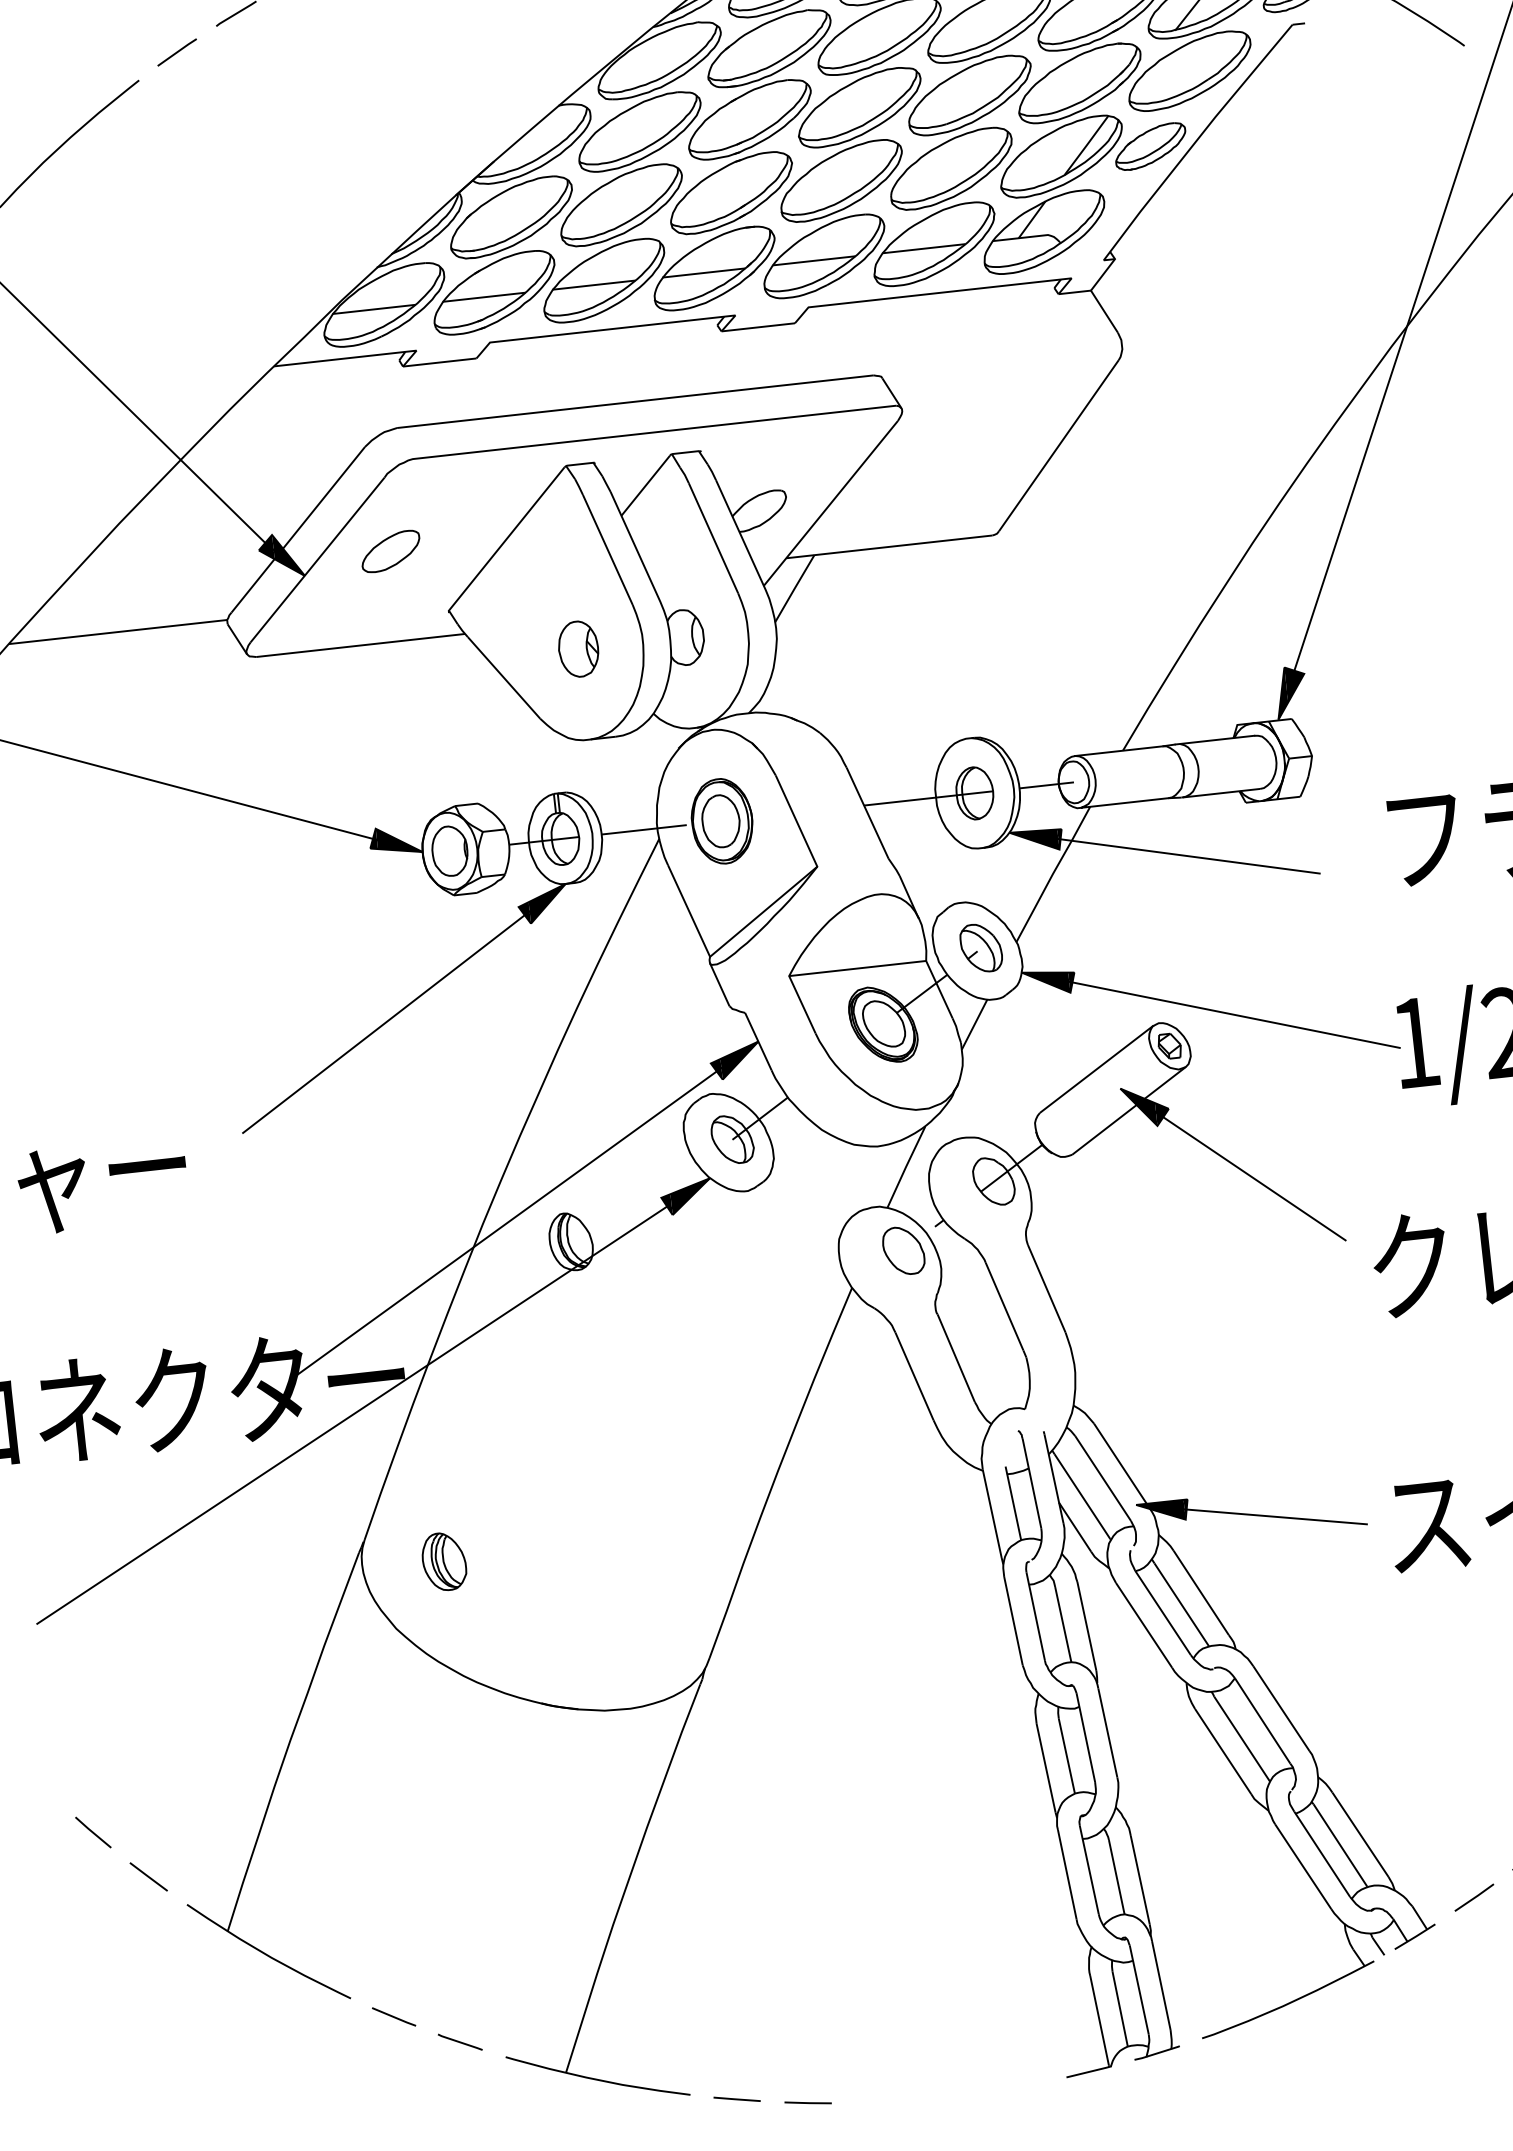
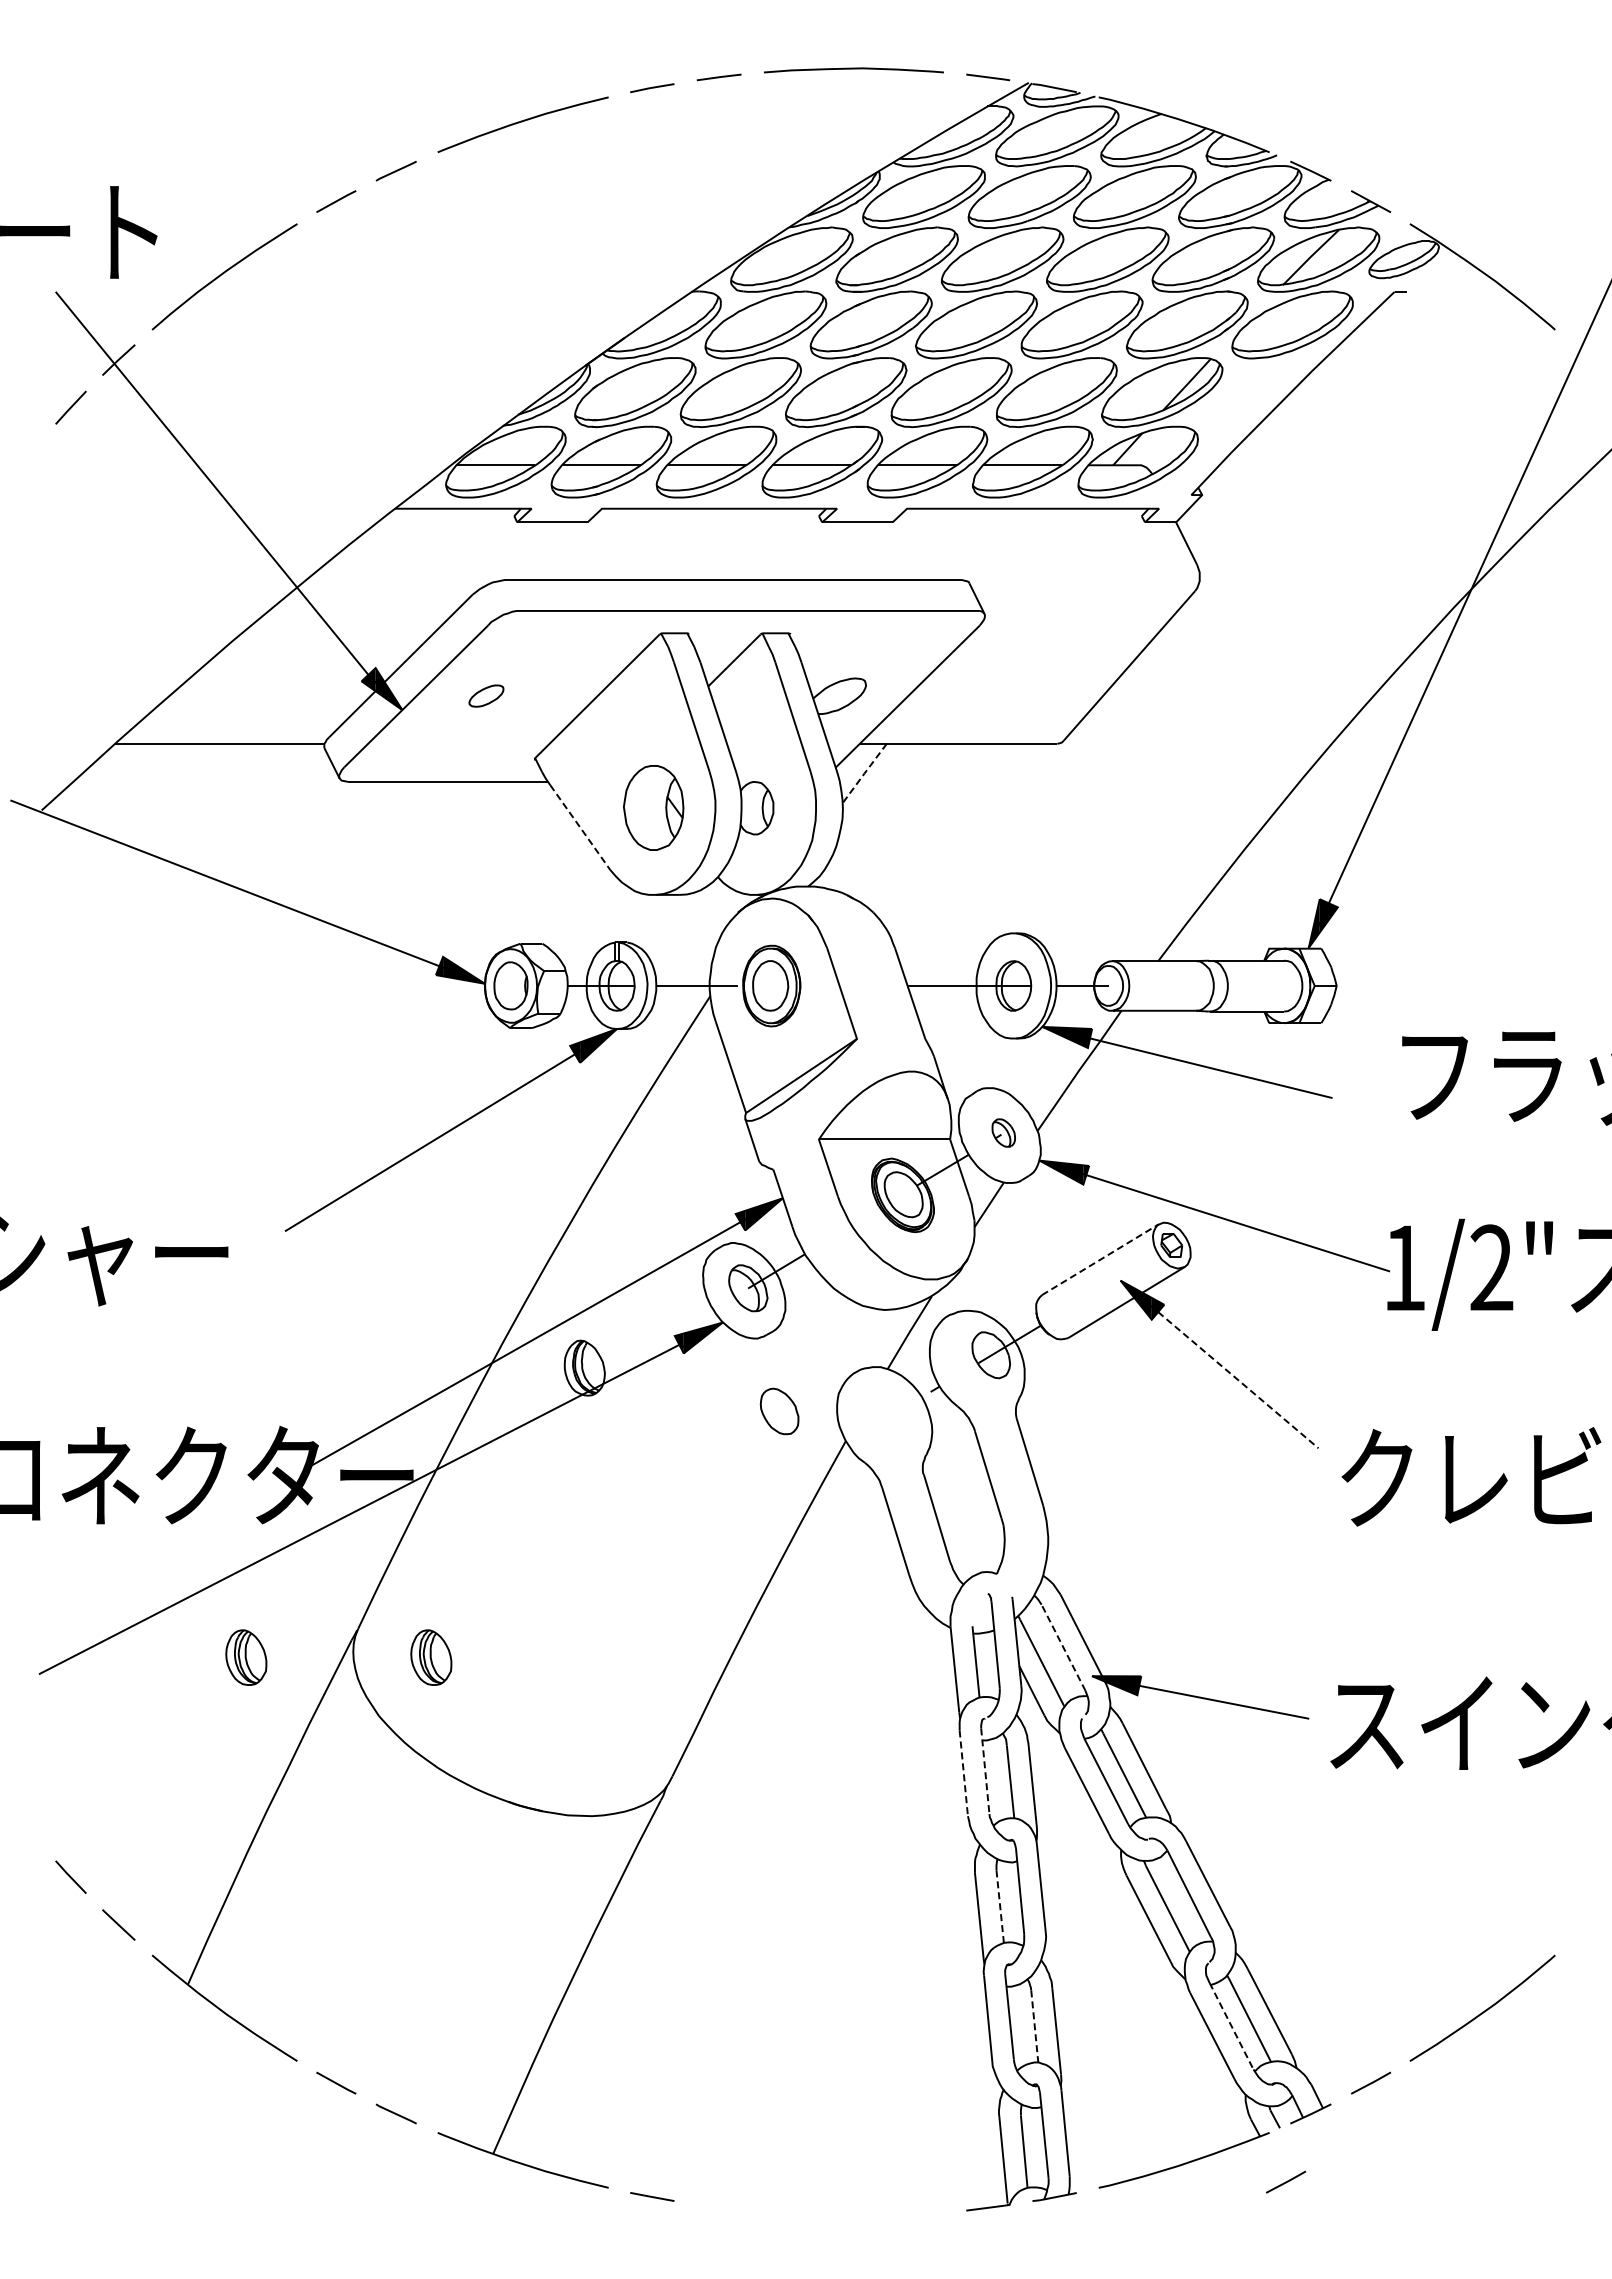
part: (1150, 146) -> (1247, 392), removed
part: (390, 550) -> (486, 695), size x0.6
line: (794, 588) -> (864, 773), solid -> dashed
part: (578, 649) -> (653, 808), size x1.6
line: (504, 677) -> (580, 827), solid -> dashed
part: (981, 947) -> (1003, 1132), size x0.6
line: (1096, 1068) -> (1100, 1259), solid -> dashed
line: (1255, 1179) -> (1238, 1380), solid -> dashed
part: (903, 1250) -> (779, 1411), moved
line: (1103, 1478) -> (1063, 1647), solid -> dashed
part: (251, 1582) -> (246, 1657), added
line: (1035, 1616) -> (985, 1771), solid -> dashed
line: (1013, 1621) -> (963, 1773), solid -> dashed
line: (1067, 1755) -> (1000, 1906), solid -> dashed
line: (1322, 1854) -> (1231, 2026), solid -> dashed
line: (1116, 1877) -> (1034, 2026), solid -> dashed
line: (1397, 2010) -> (1286, 2181), added
line: (807, 2102) -> (718, 2207), removed

